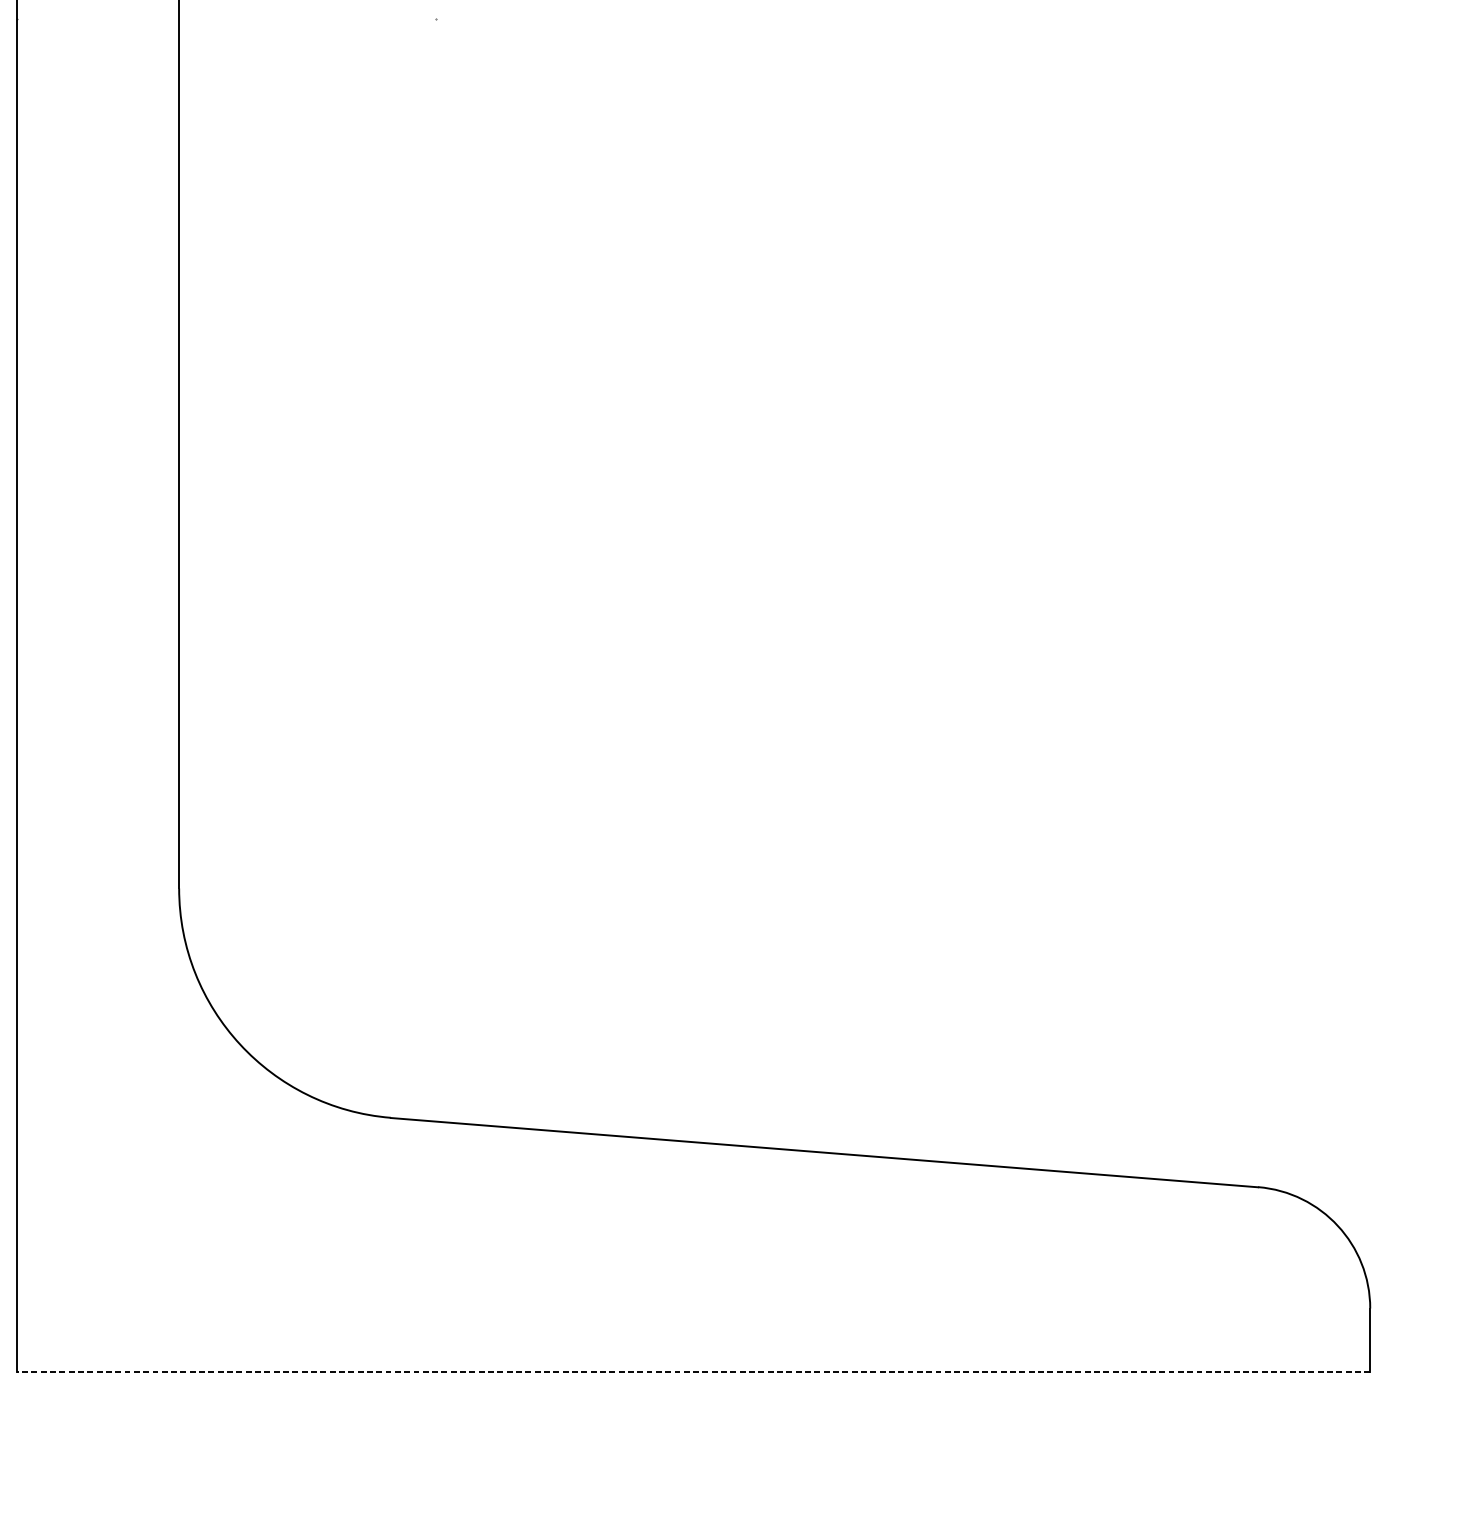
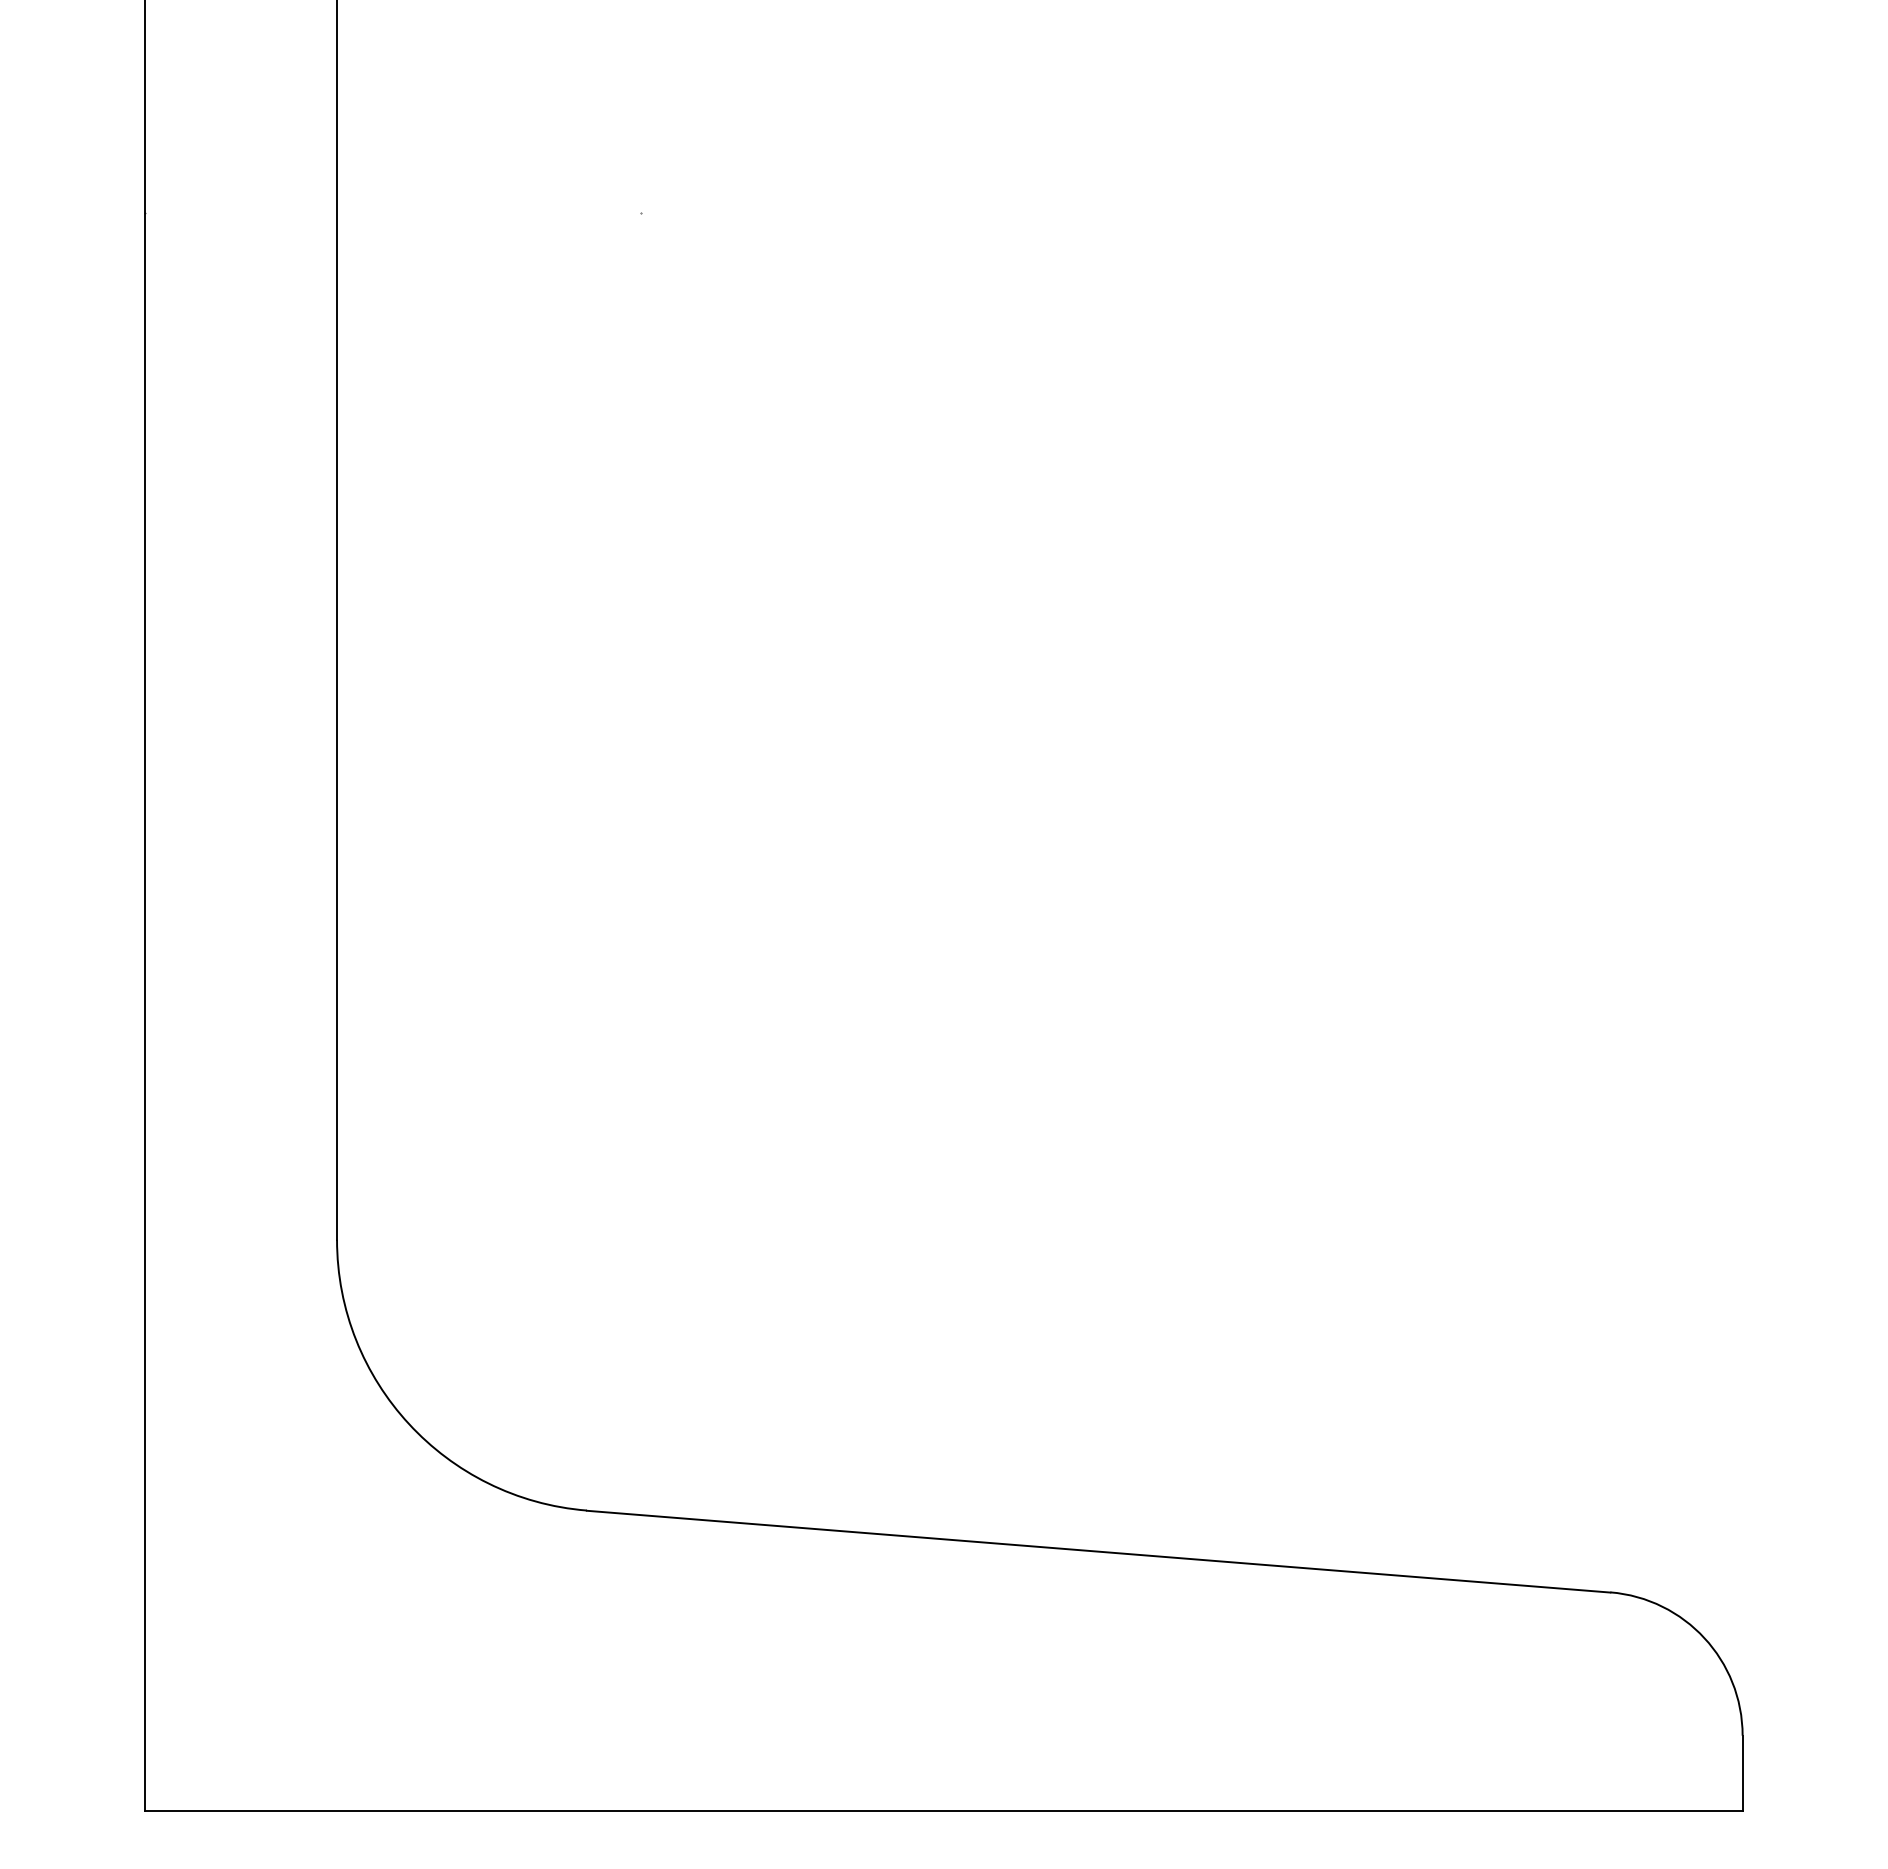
line: (693, 1371) -> (943, 1810), dashed -> solid

